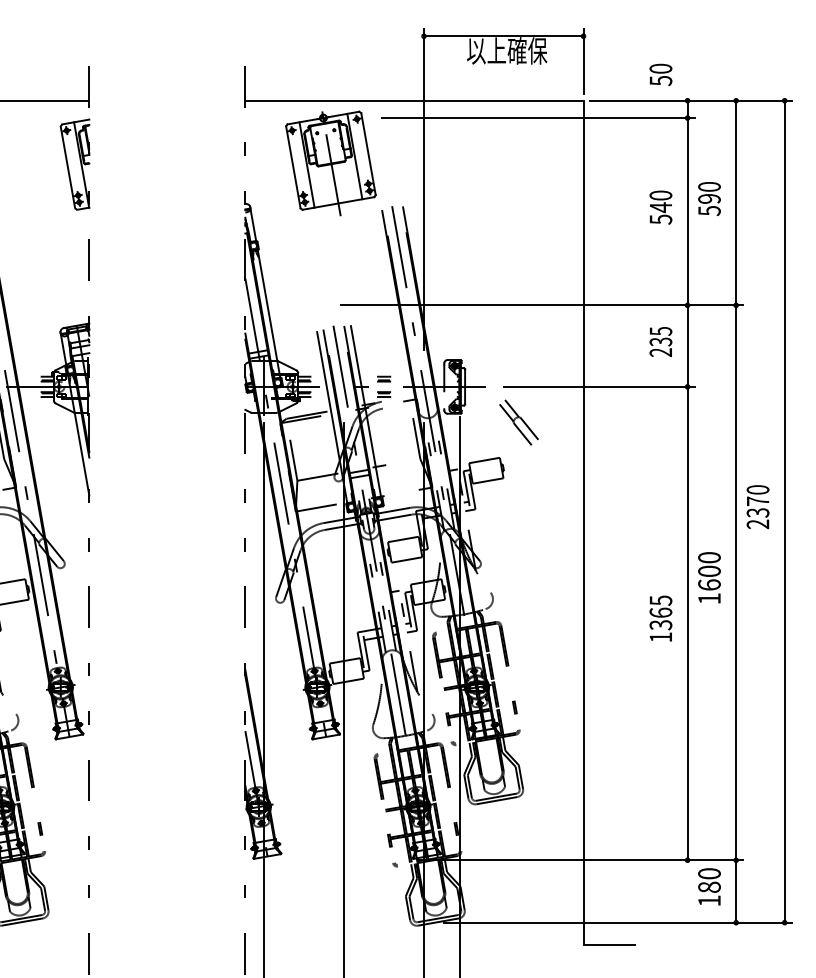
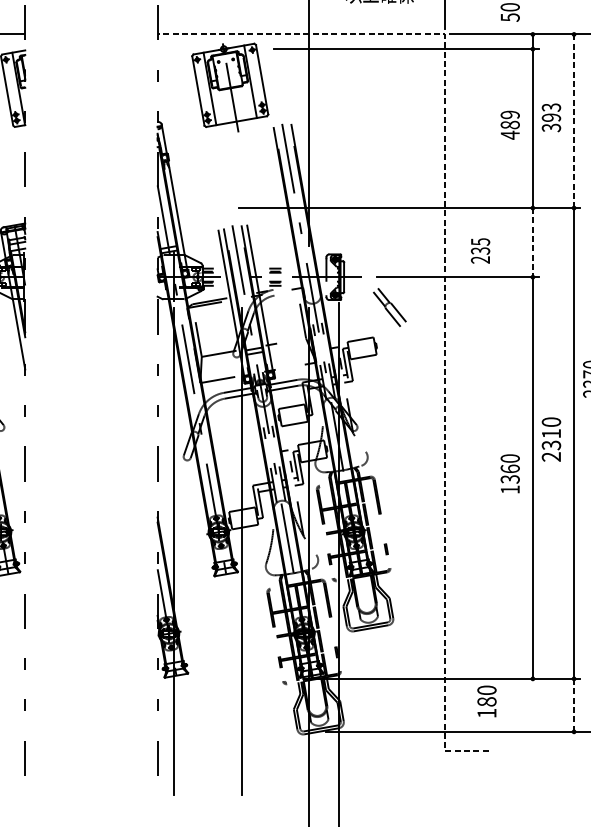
text: (709, 198) -> (551, 117), 590 -> 393
line: (736, 203) -> (574, 121), solid -> dashed
text: (660, 207) -> (509, 125), 540 -> 489
text: (660, 341) -> (480, 250), moved
line: (687, 346) -> (532, 242), solid -> dashed
line: (583, 379) -> (444, 270), solid -> dashed
text: (709, 584) -> (551, 444), 1600 -> 2310
text: (660, 600) -> (509, 458), 1365 -> 1360
text: (709, 886) -> (486, 701), moved
line: (736, 891) -> (574, 705), solid -> dashed

